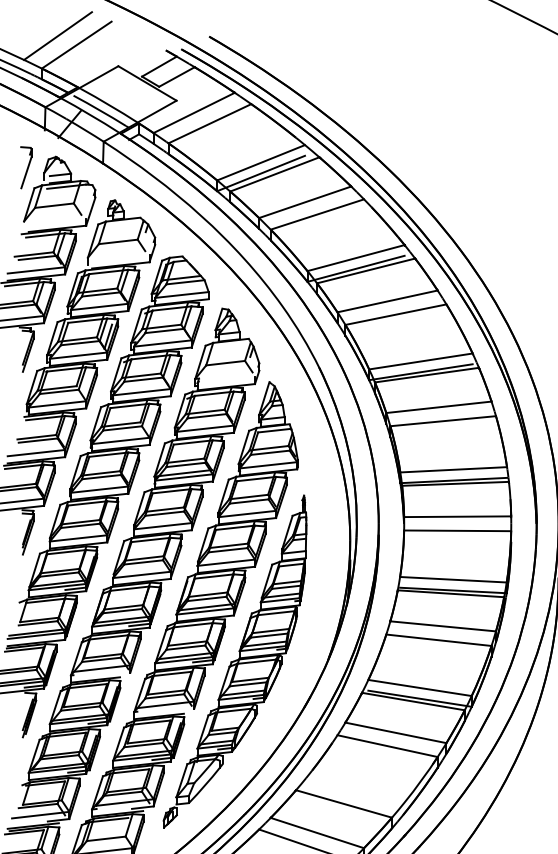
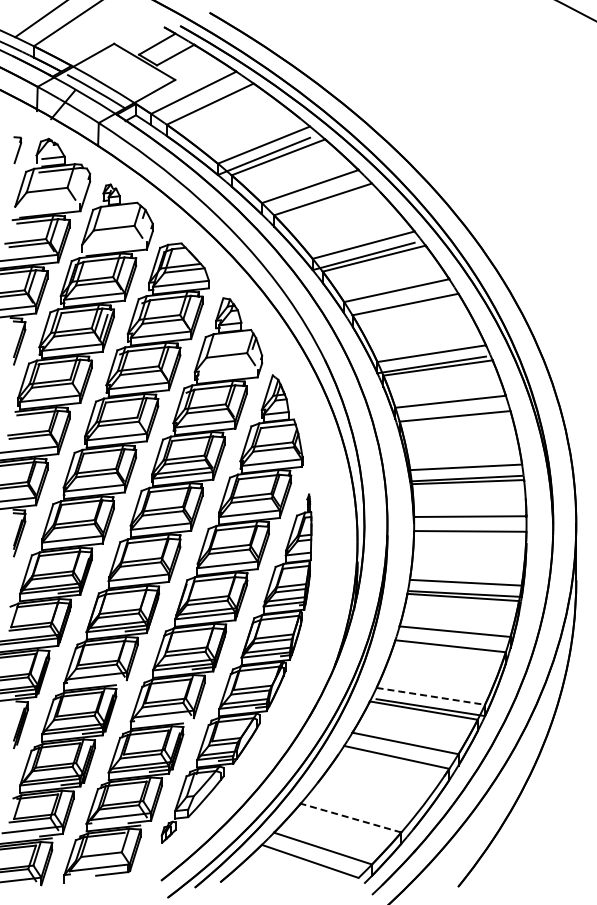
part: (26, 166) -> (17, 149), size x0.6
line: (419, 688) -> (430, 696), solid -> dashed
line: (343, 803) -> (350, 817), solid -> dashed

